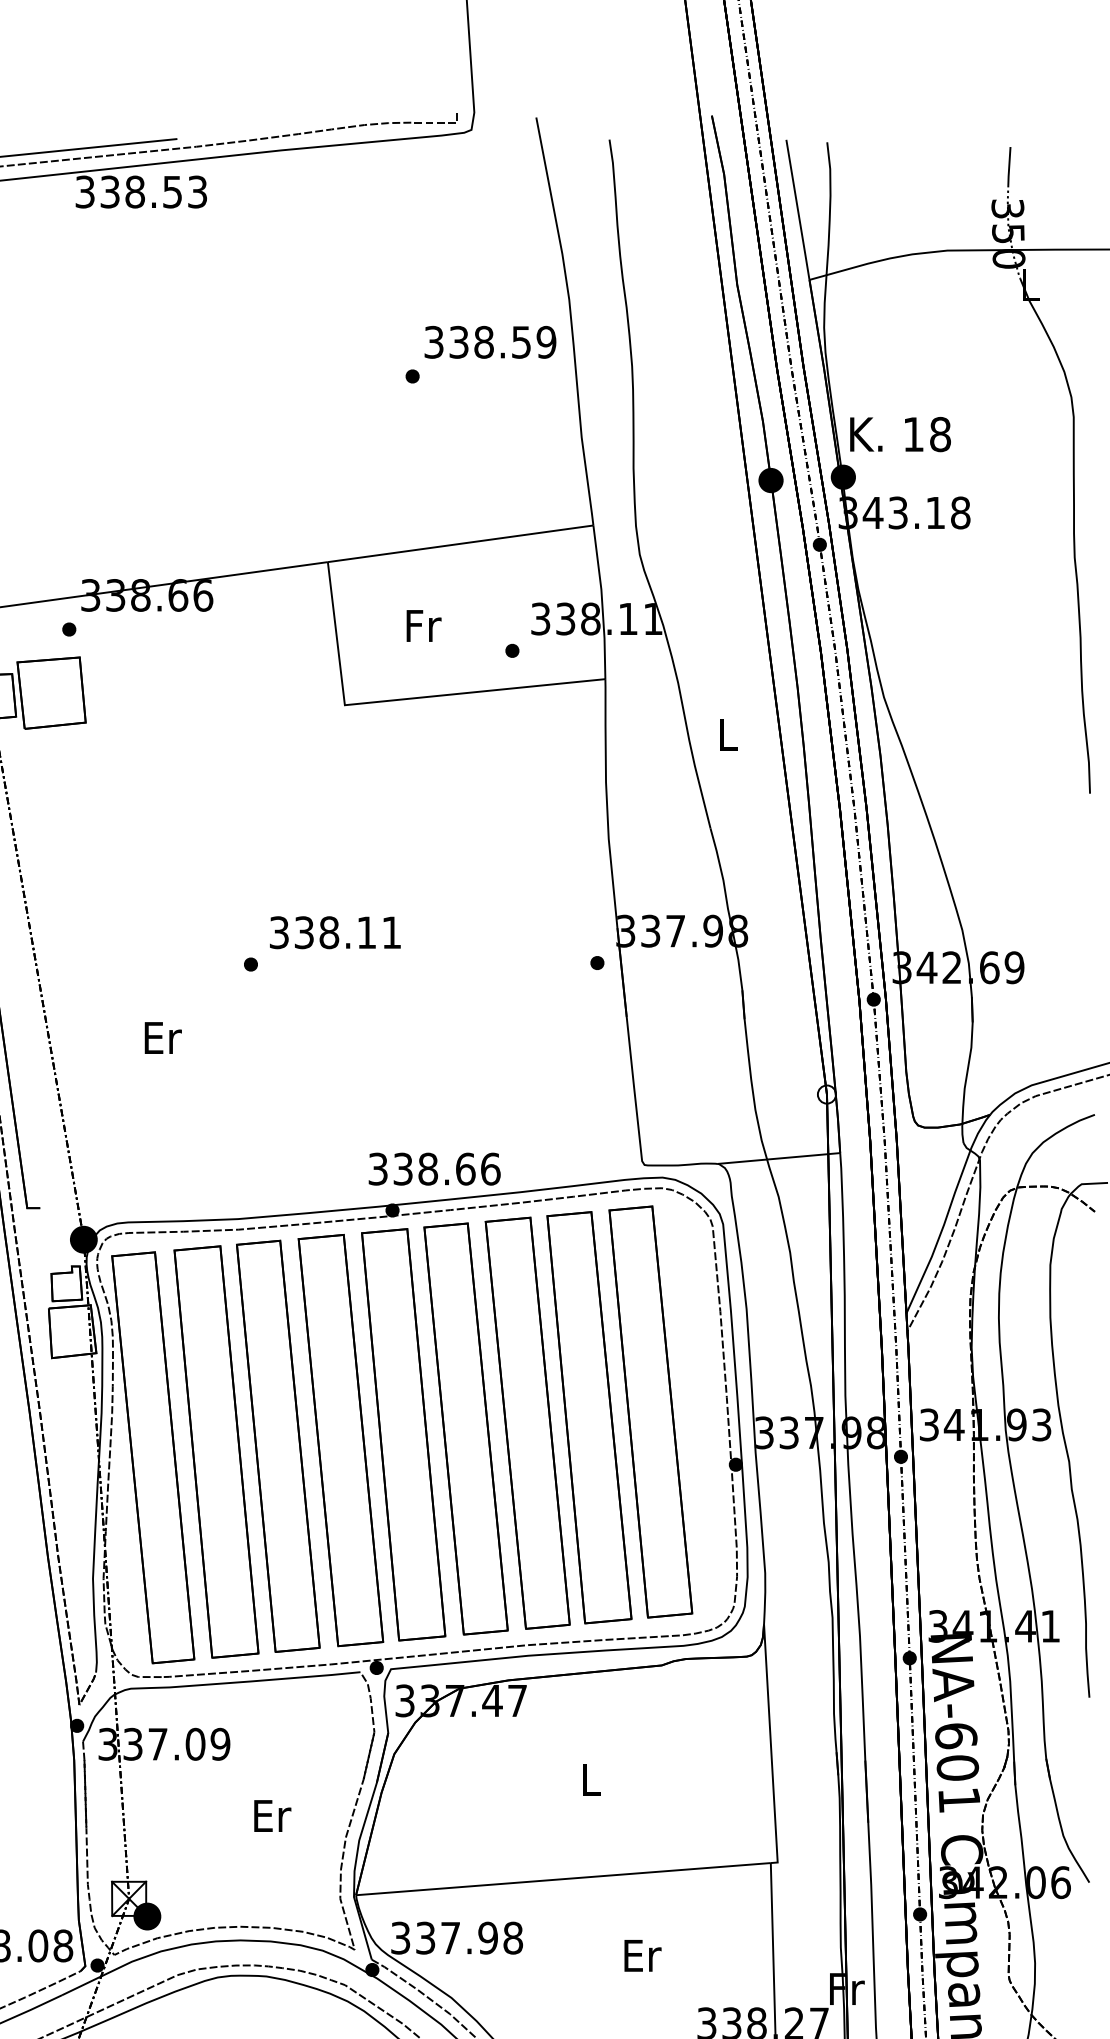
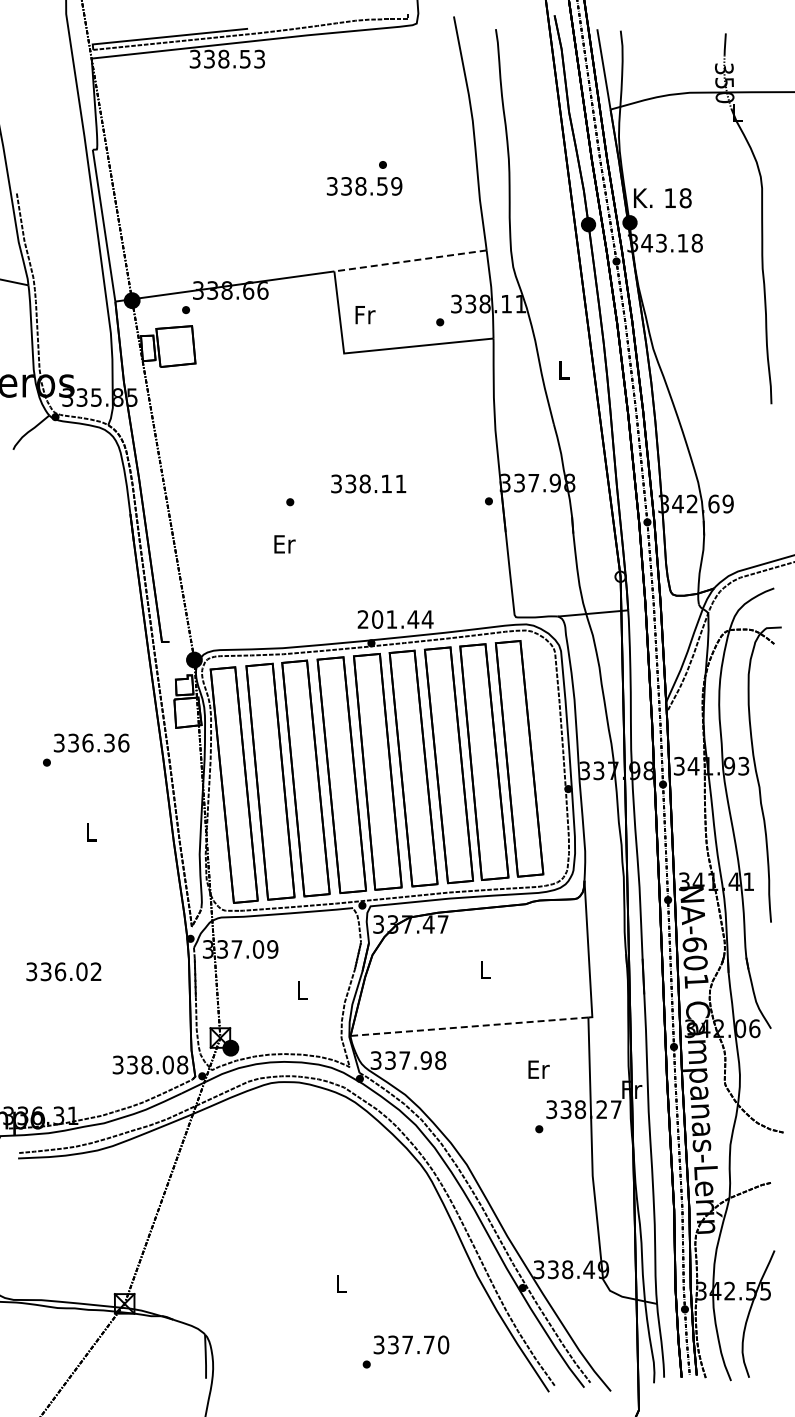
text: (490, 342) -> (364, 186), moved
line: (460, 543) -> (410, 260), solid -> dashed
text: (423, 626) -> (365, 315), moved
text: (335, 931) -> (368, 483), moved
text: (162, 1038) -> (284, 544), moved
text: (434, 1169) -> (395, 619), 338.66 -> 201.44
text: (272, 1815) -> (302, 990), Er -> L
line: (561, 1878) -> (468, 1026), solid -> dashed
text: (641, 1955) -> (538, 1069), moved

